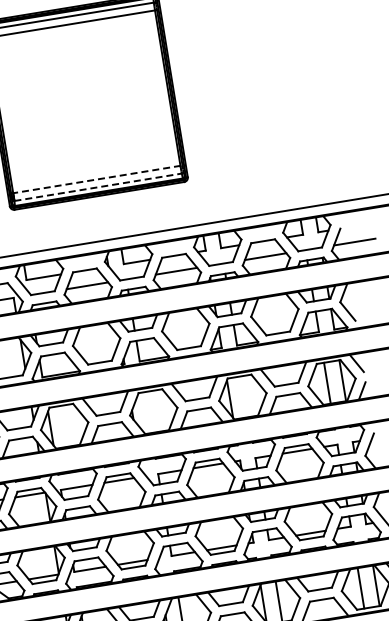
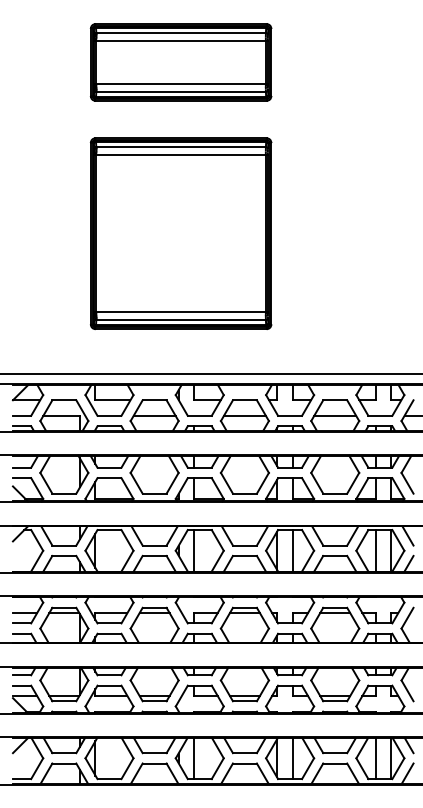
line: (97, 179) -> (181, 312), dashed -> solid
line: (98, 187) -> (181, 320), dashed -> solid
line: (245, 396) -> (292, 550), added
line: (148, 412) -> (194, 550), added

